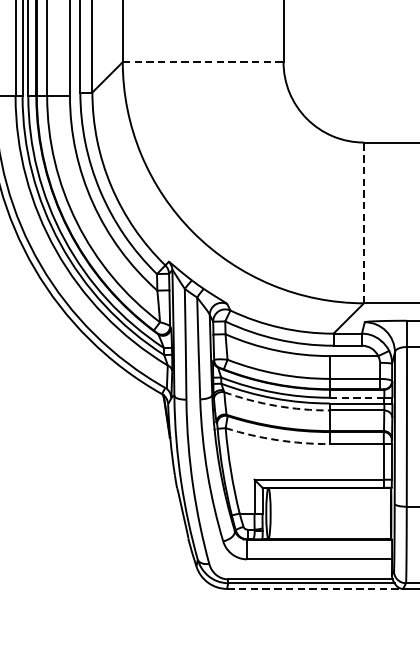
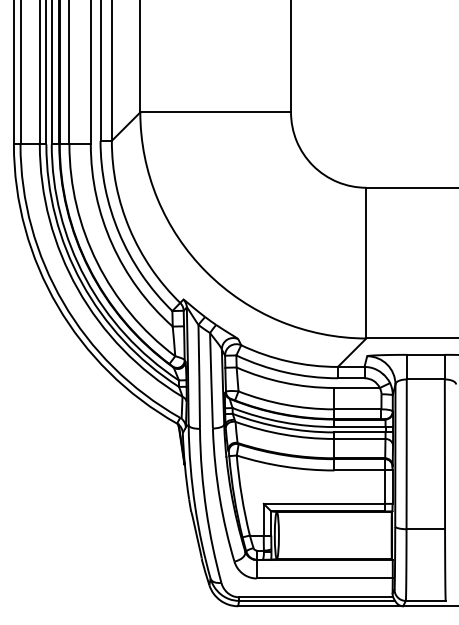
line: (204, 62) -> (216, 112), dashed -> solid
line: (364, 222) -> (366, 262), dashed -> solid
line: (356, 398) -> (359, 427), dashed -> solid
arc: (276, 405) -> (284, 434), dashed -> solid
arc: (277, 439) -> (285, 466), dashed -> solid
line: (314, 589) -> (320, 606), dashed -> solid

